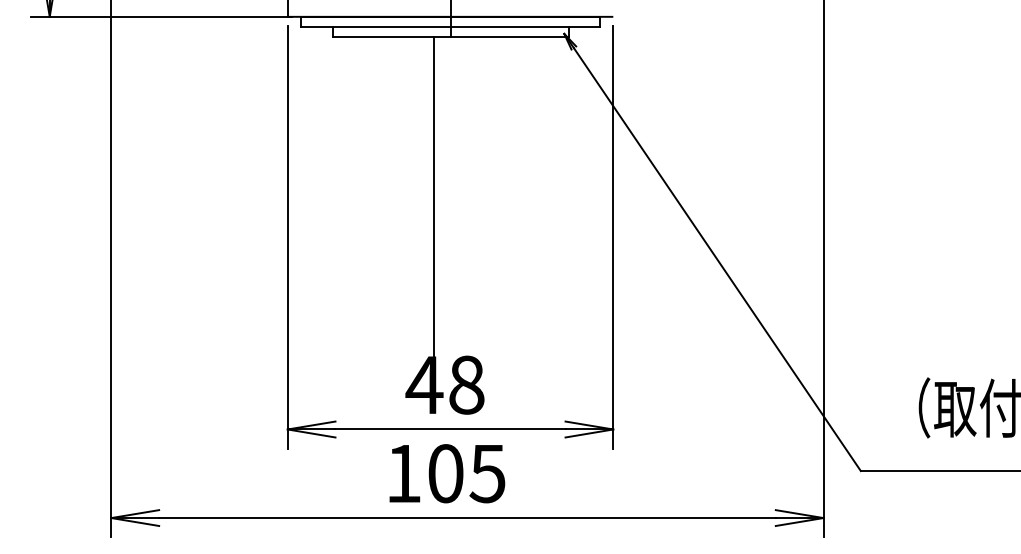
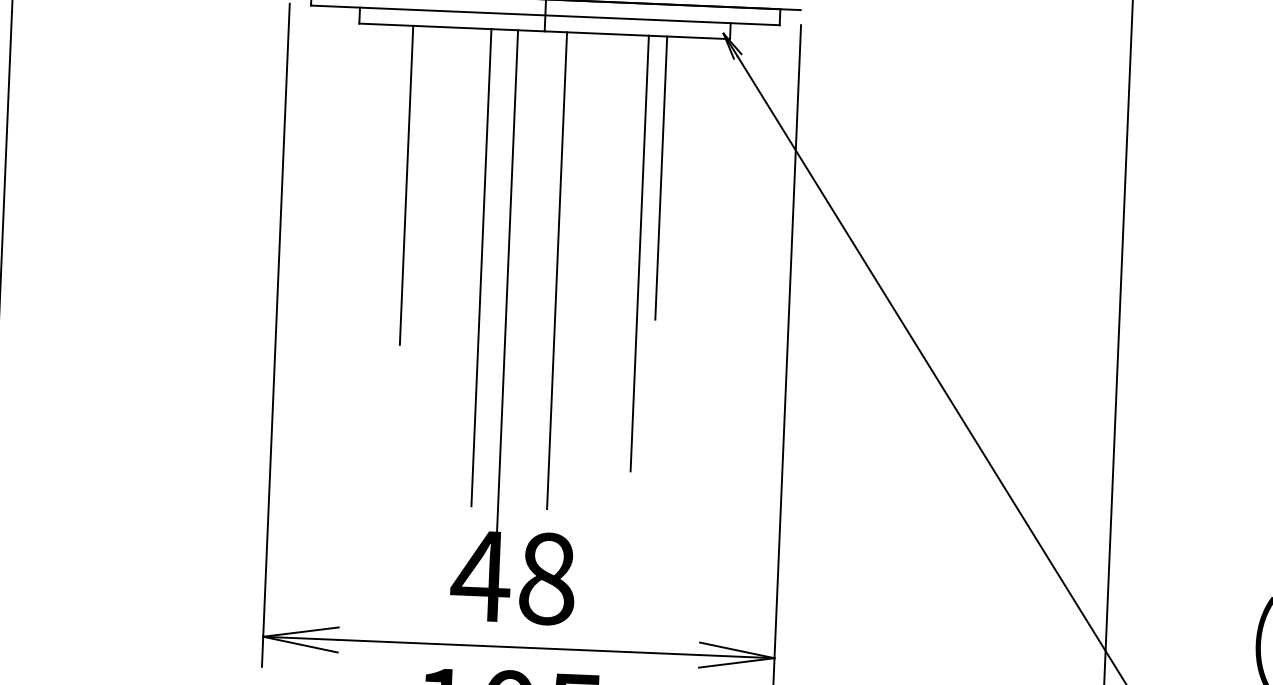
line: (528, 127) -> (661, 178), added
line: (366, 138) -> (406, 184), added
line: (516, 175) -> (639, 252), added
line: (416, 188) -> (481, 266), added
line: (464, 188) -> (556, 269), added

